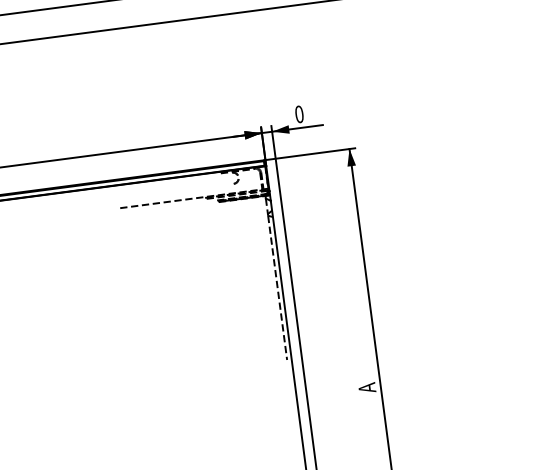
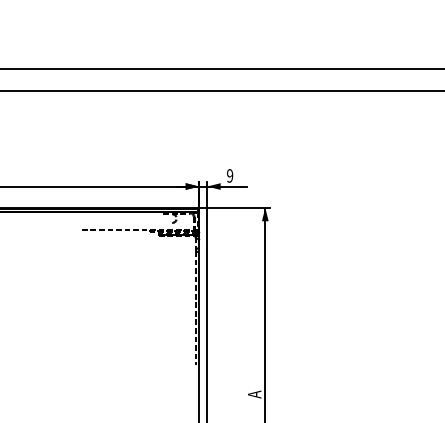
text: (299, 113) -> (230, 175), 0 -> 9

